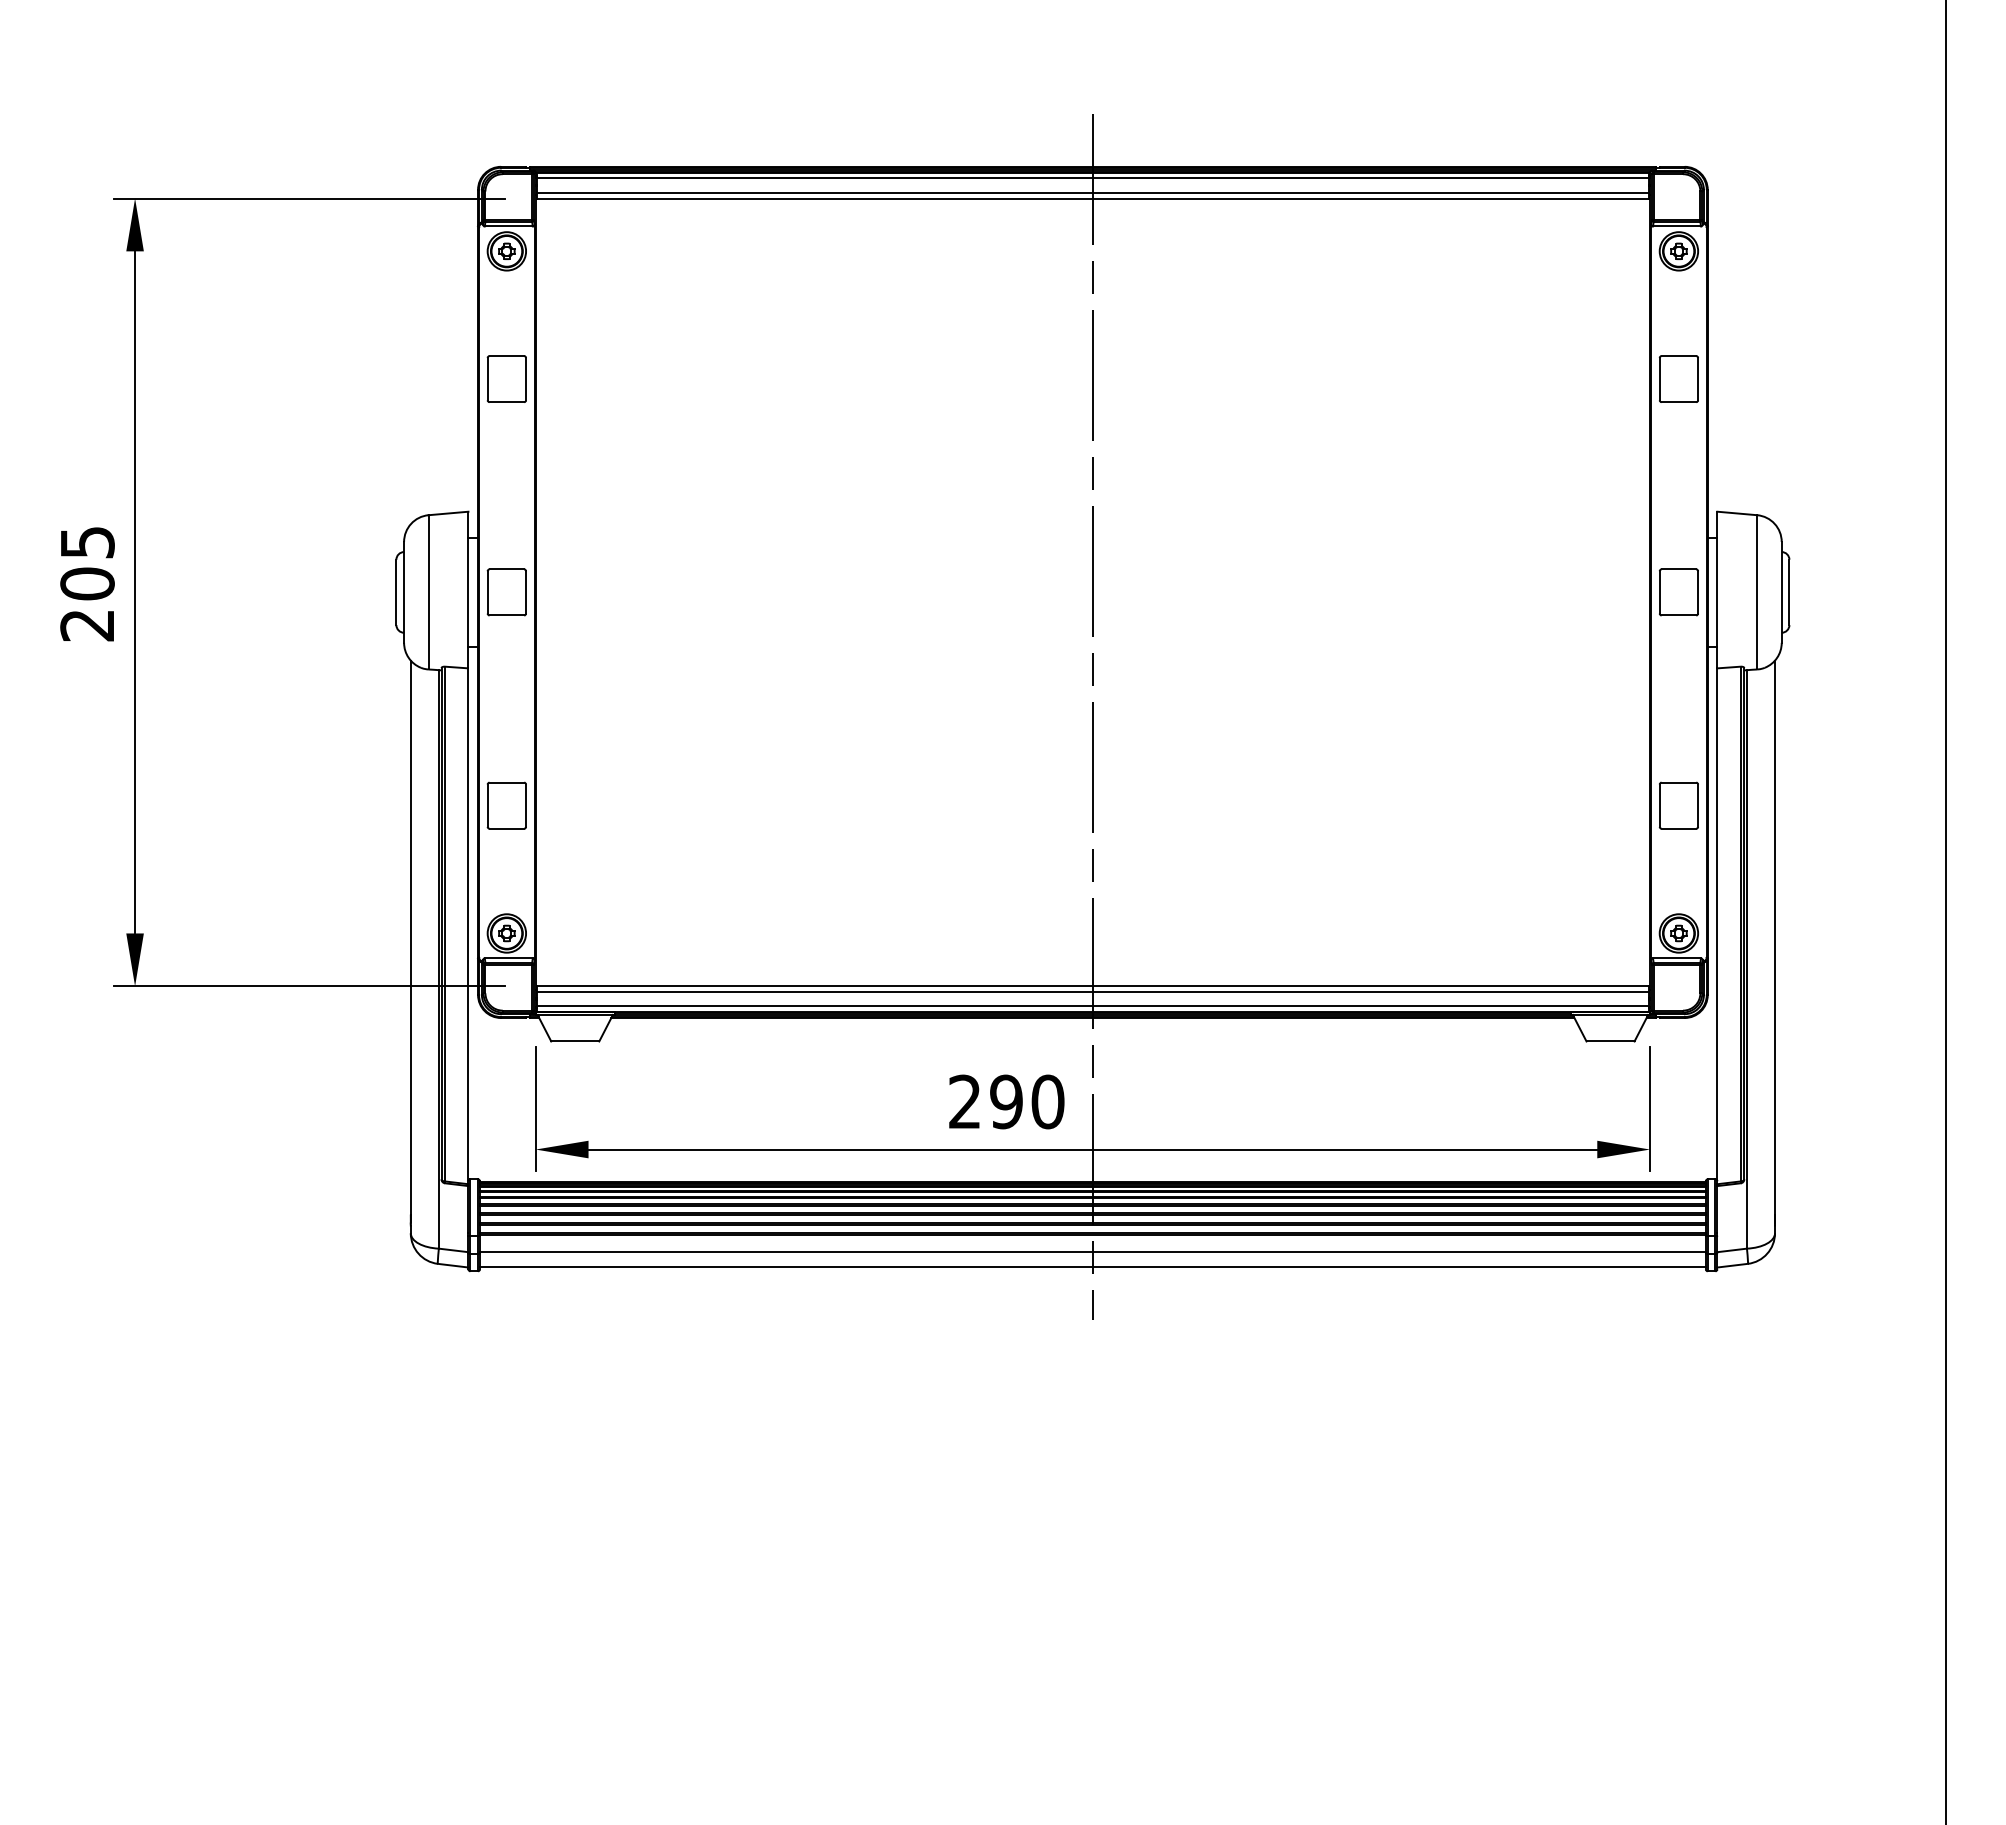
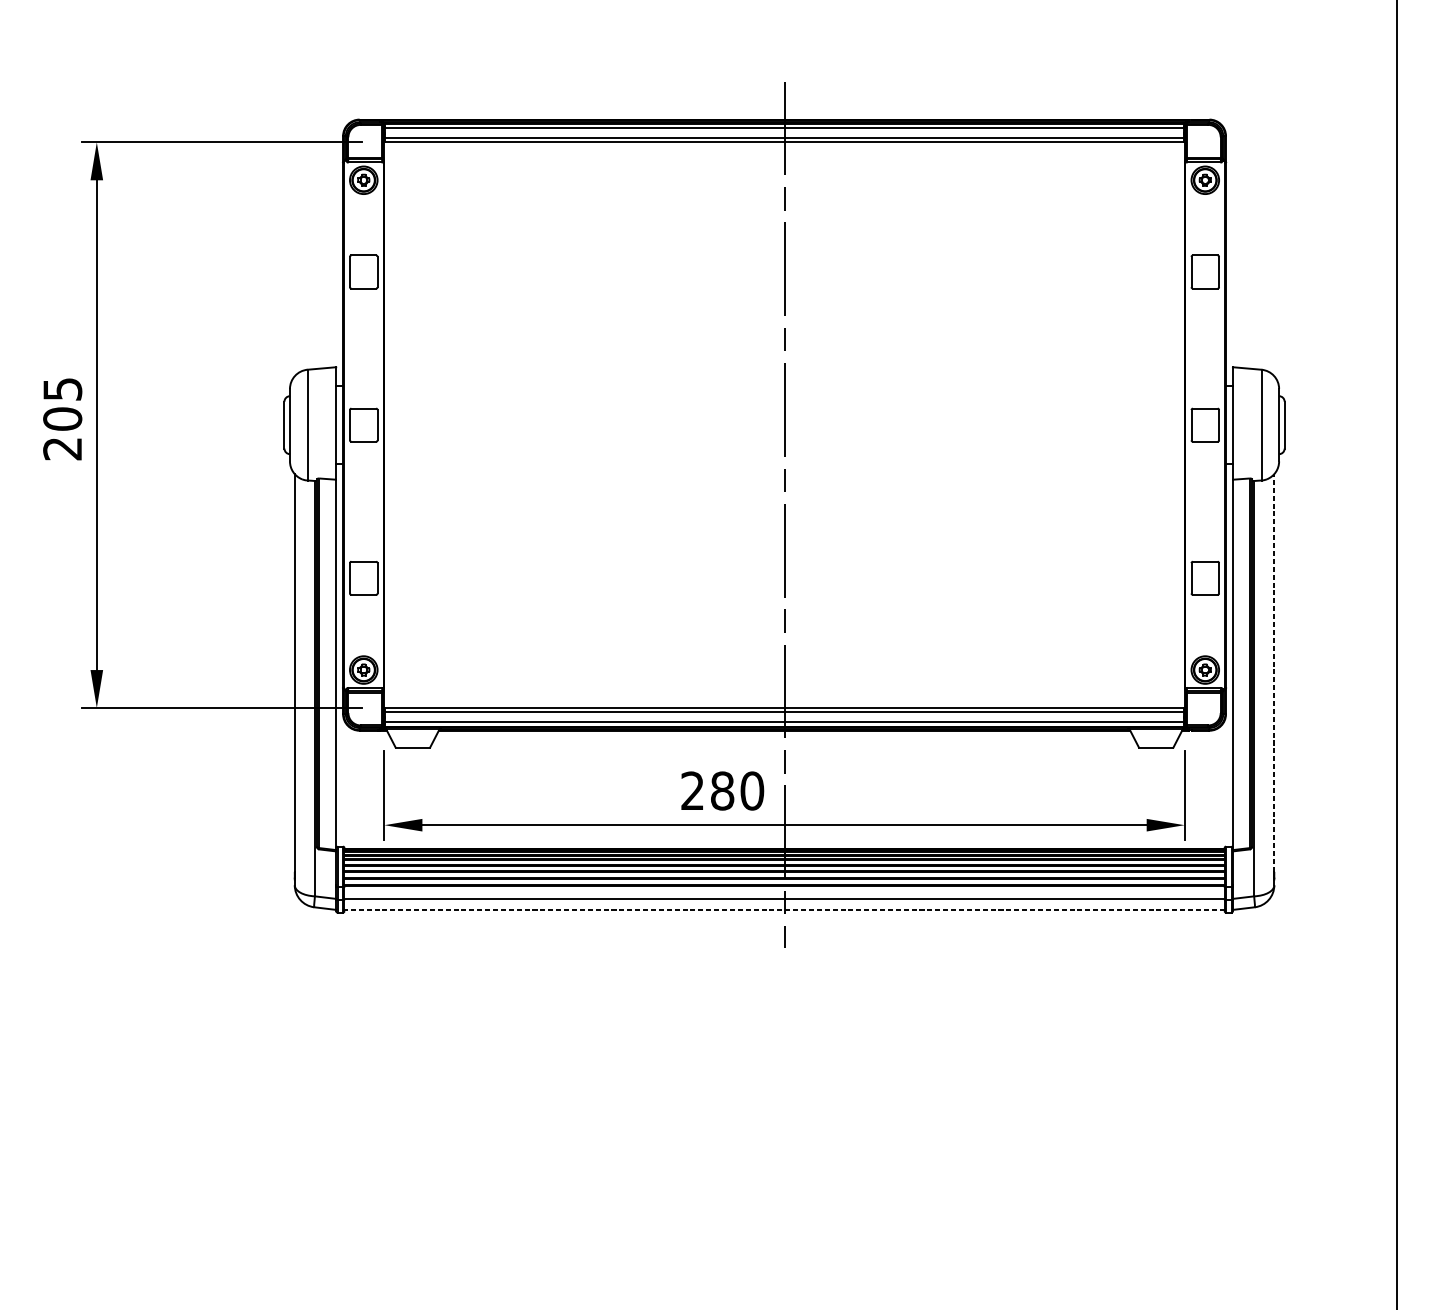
line: (1775, 937) -> (1274, 672), solid -> dashed
text: (1006, 1101) -> (722, 790), 290 -> 280
line: (1092, 1267) -> (784, 909), solid -> dashed

